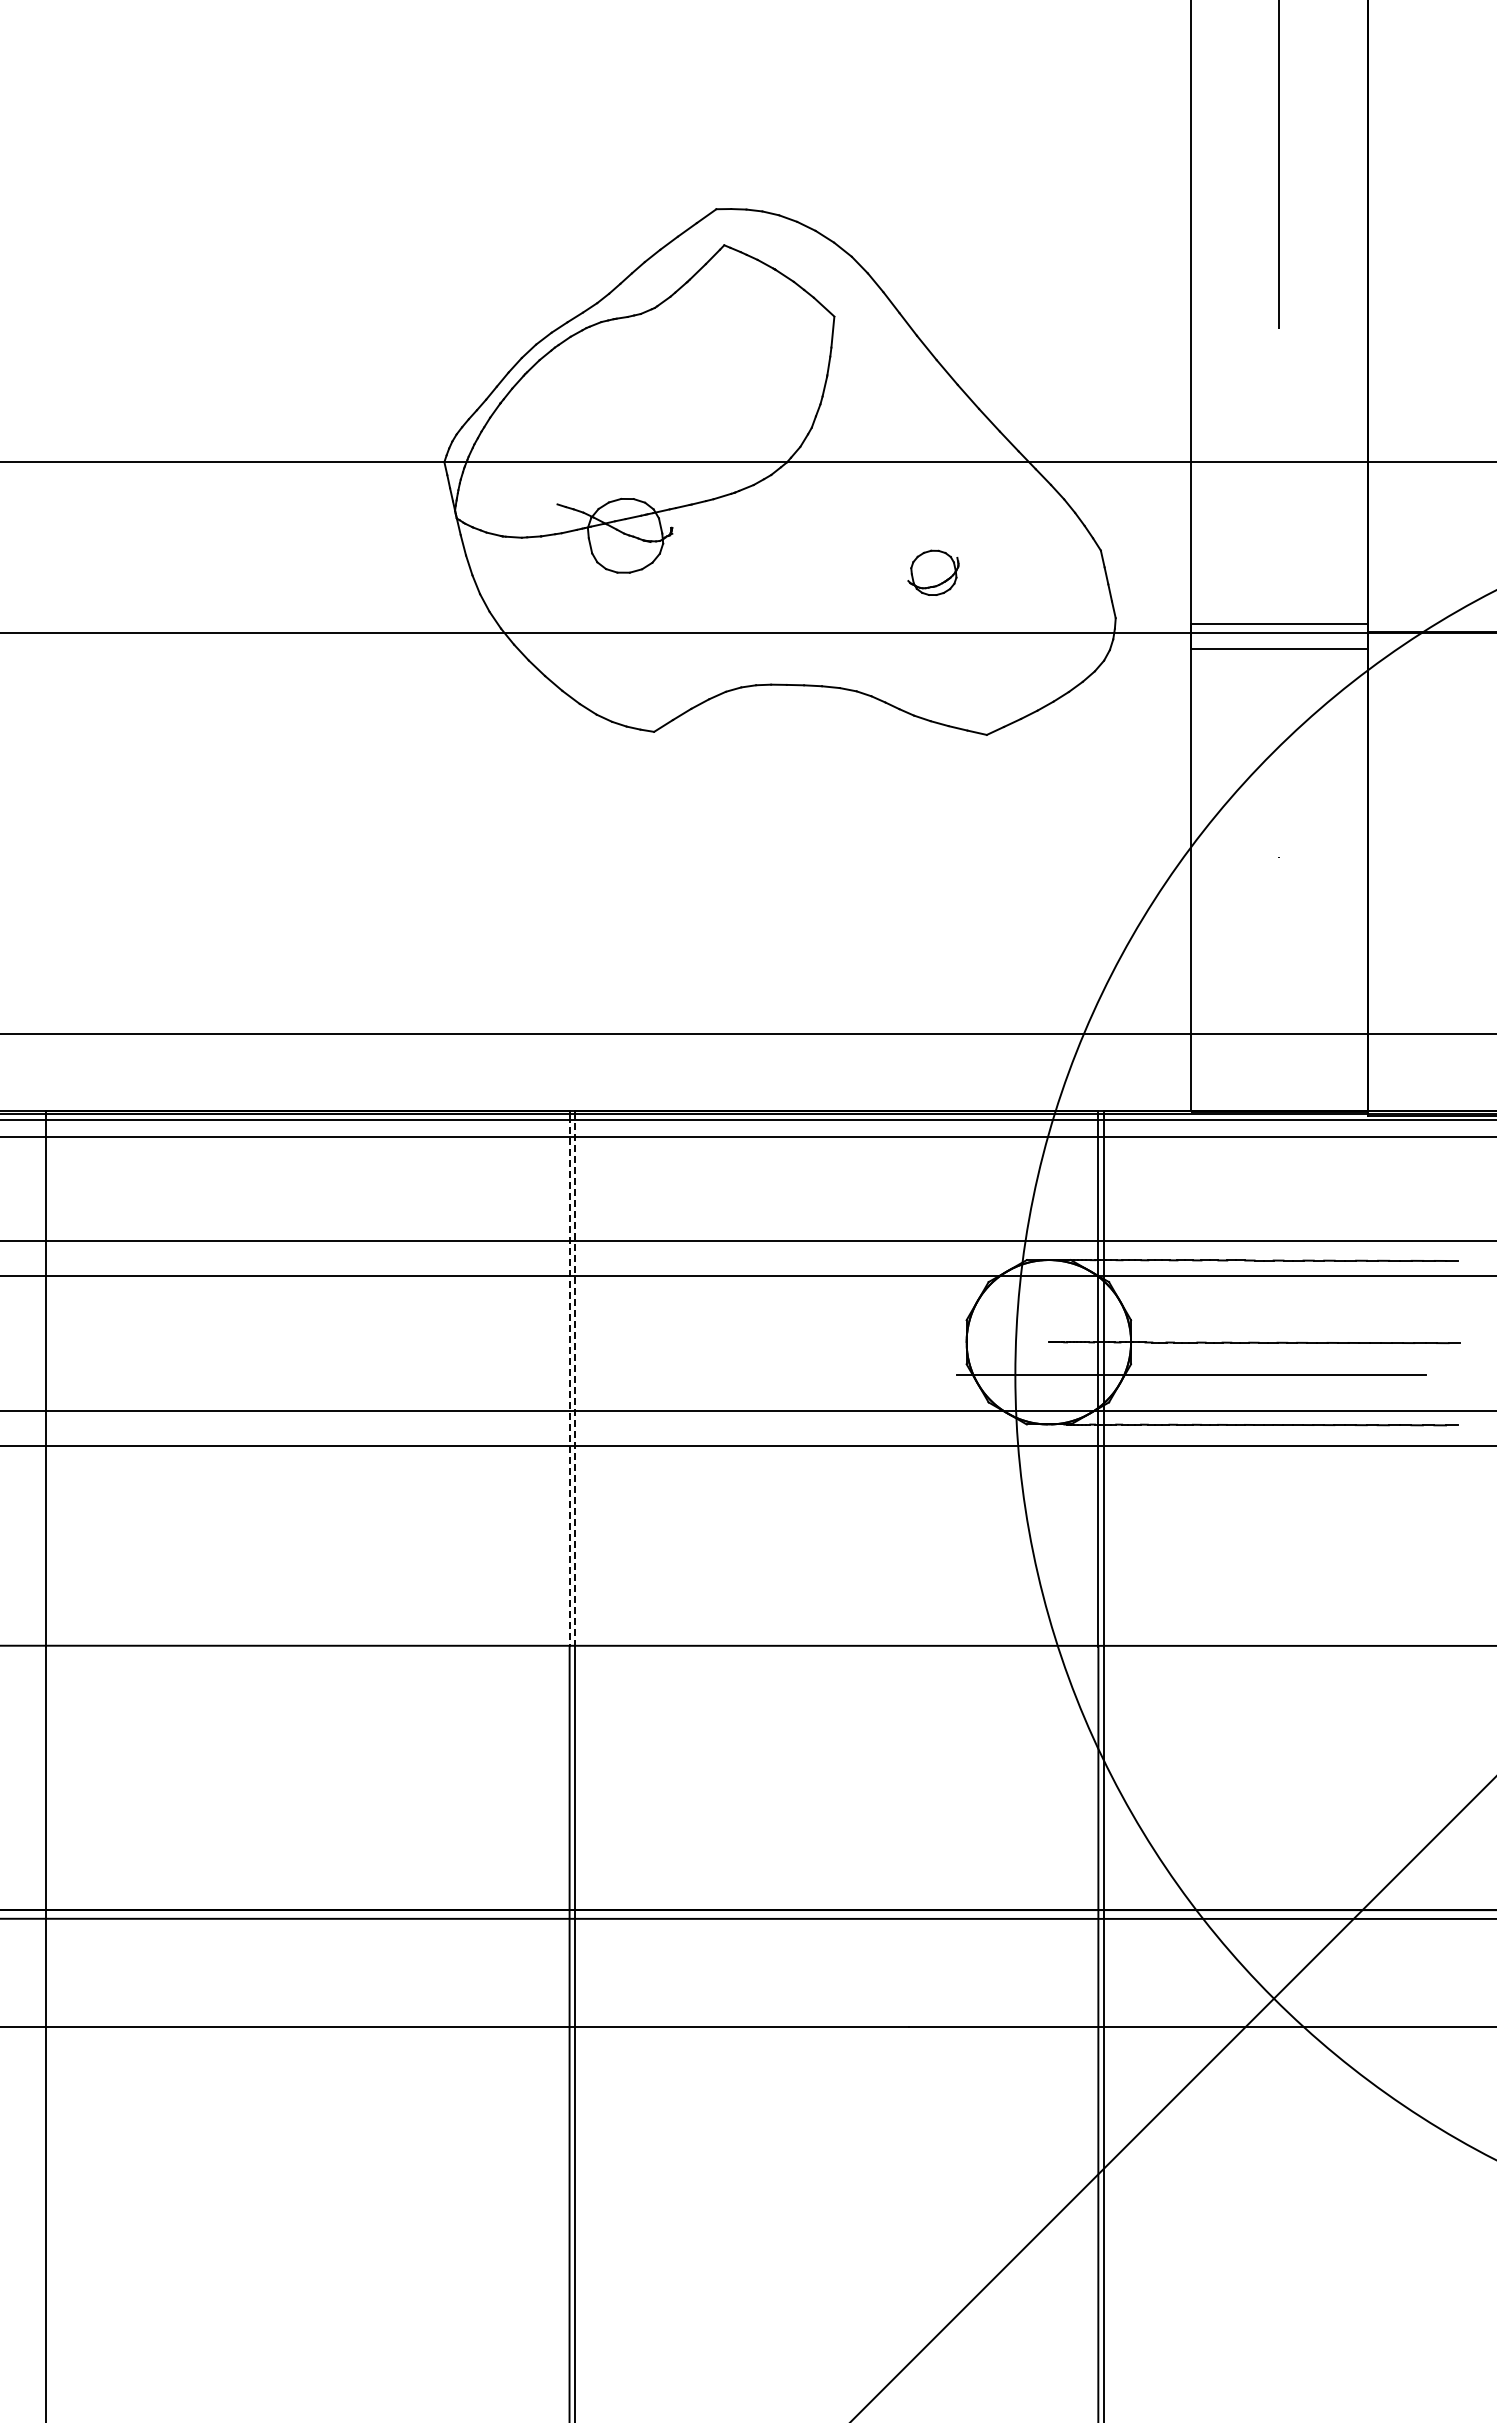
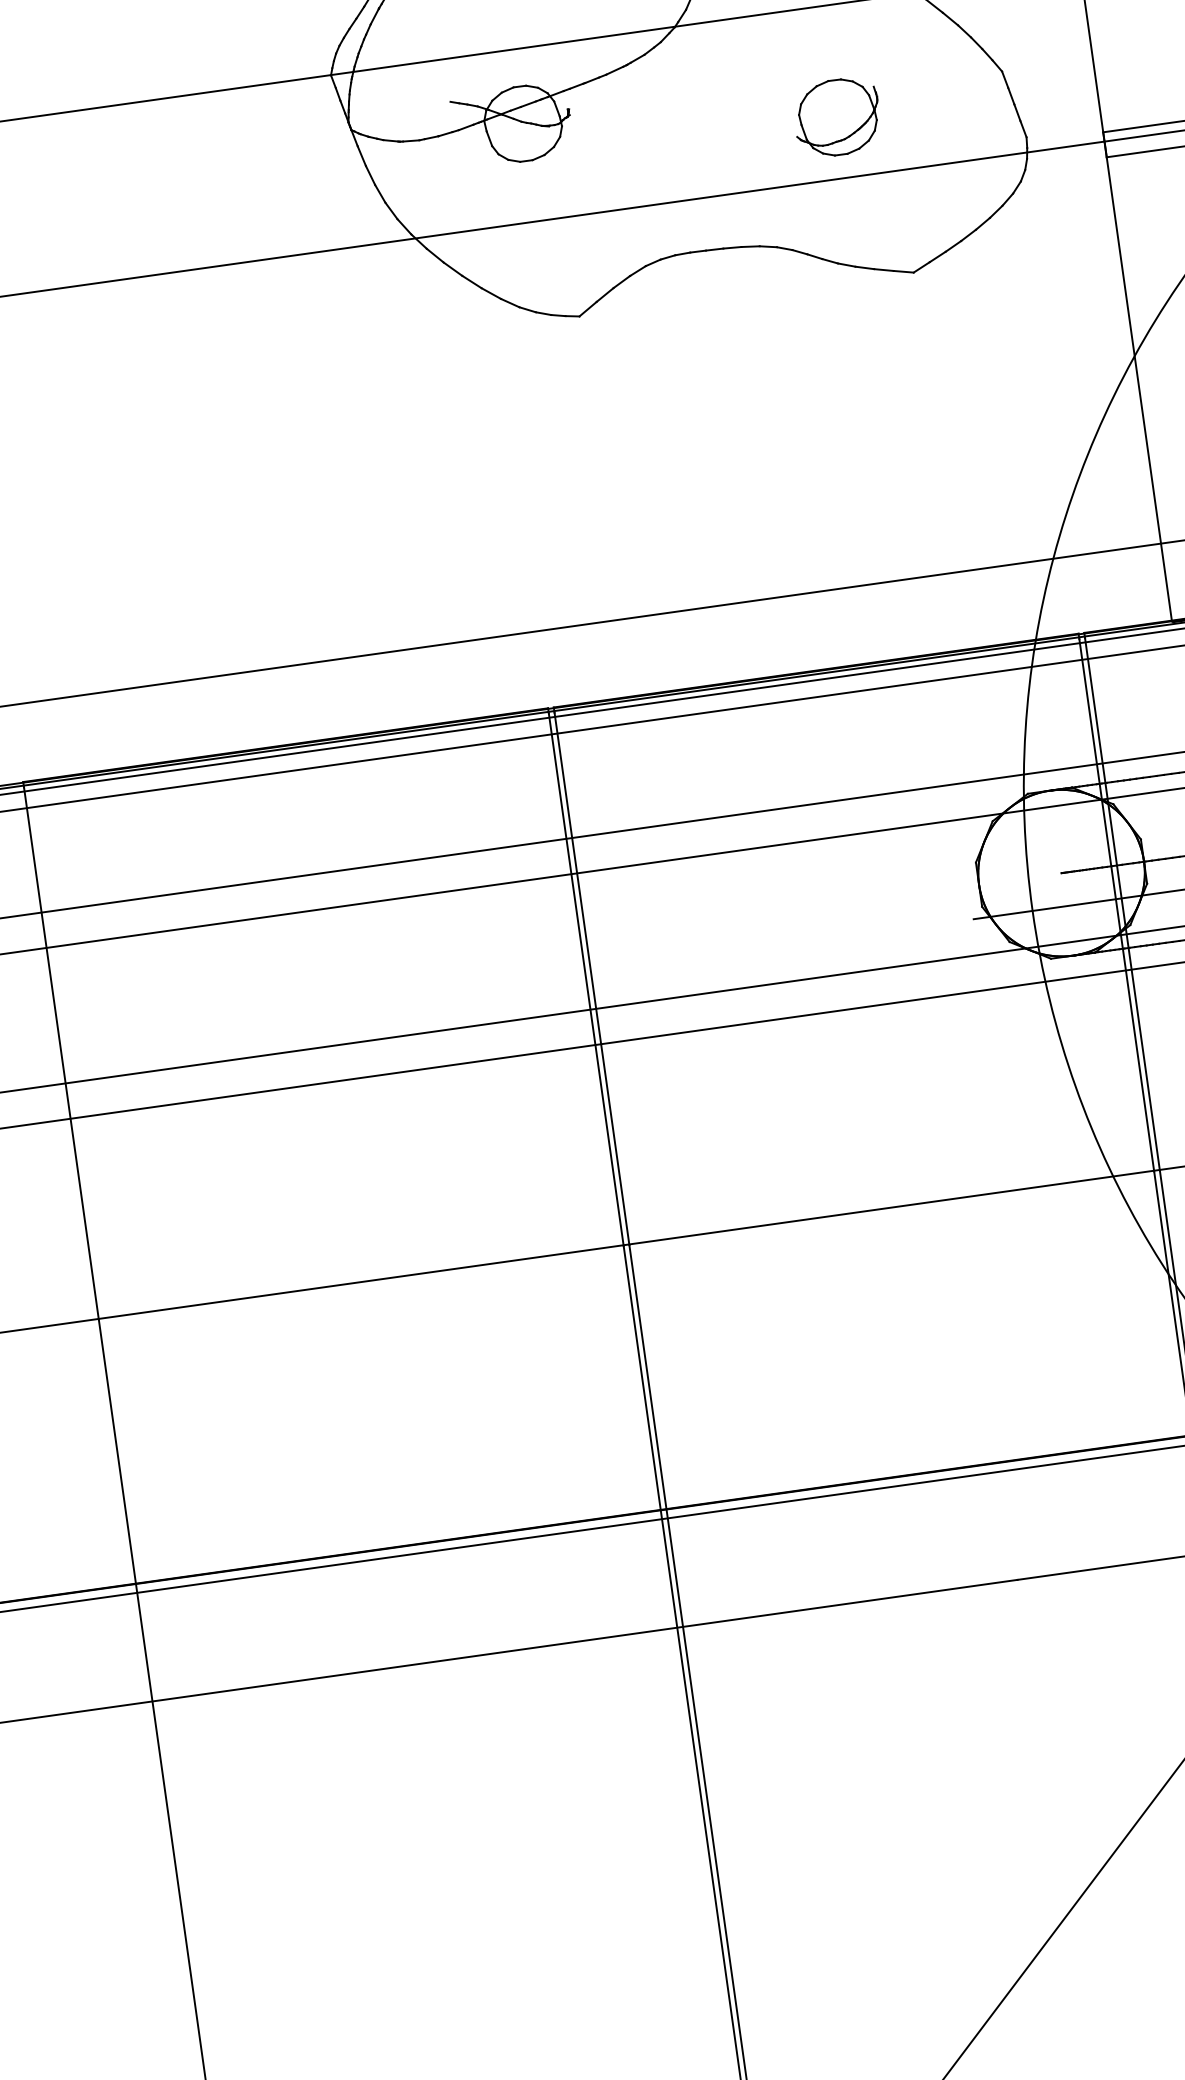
part: (933, 572) -> (837, 117), size x1.67
line: (575, 1380) -> (592, 978), dashed -> solid
line: (569, 1381) -> (586, 980), dashed -> solid

